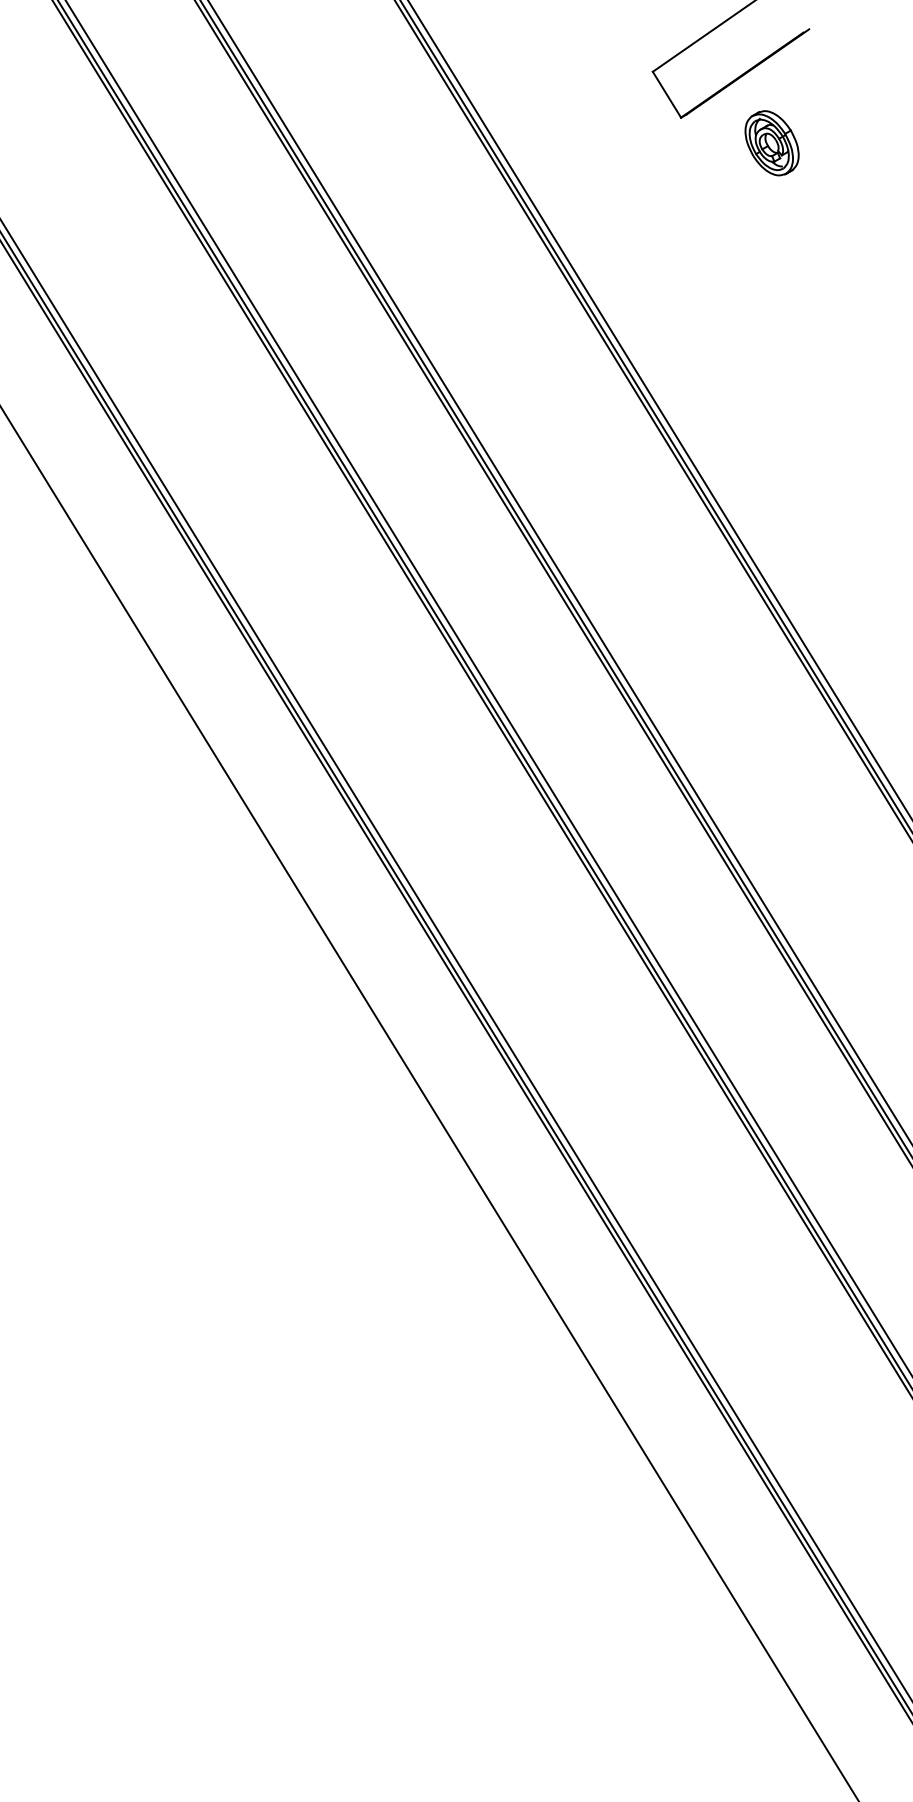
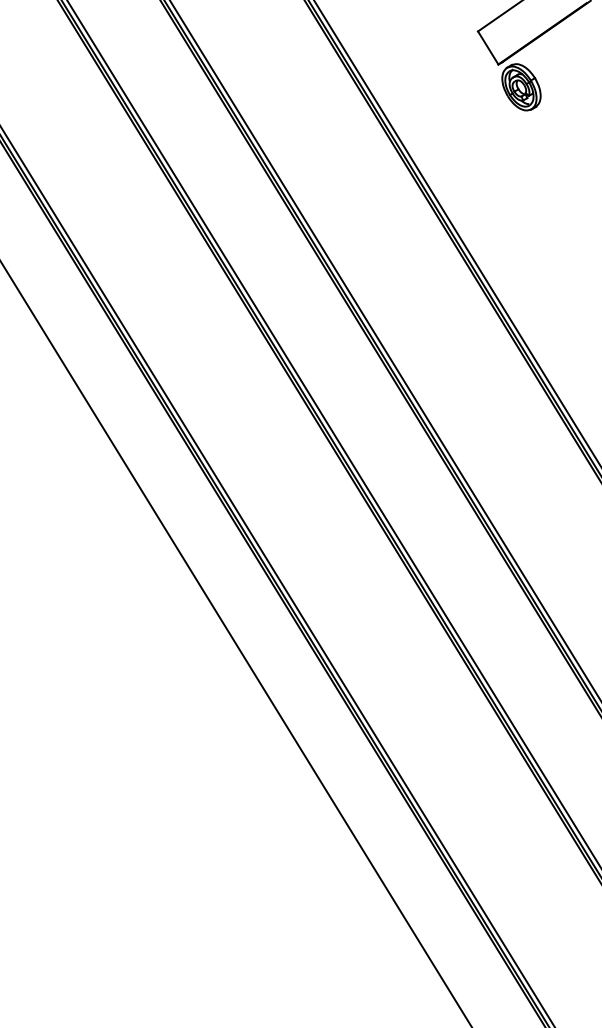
part: (771, 143) -> (521, 87), moved

